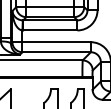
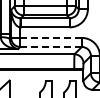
line: (57, 41) -> (51, 37), solid -> dashed
line: (57, 51) -> (51, 46), solid -> dashed

